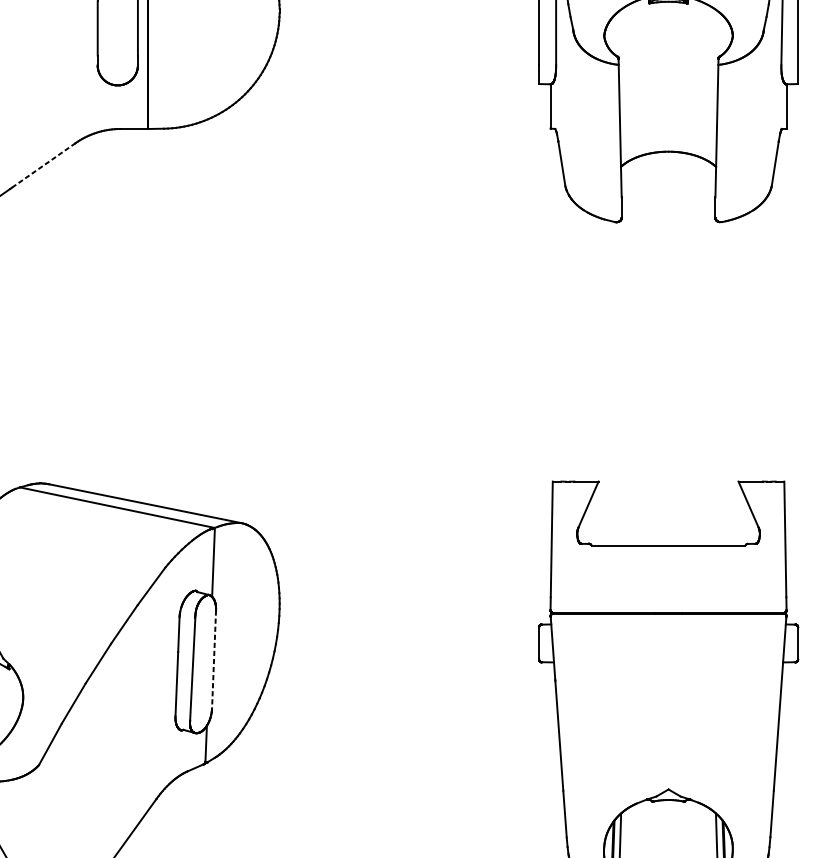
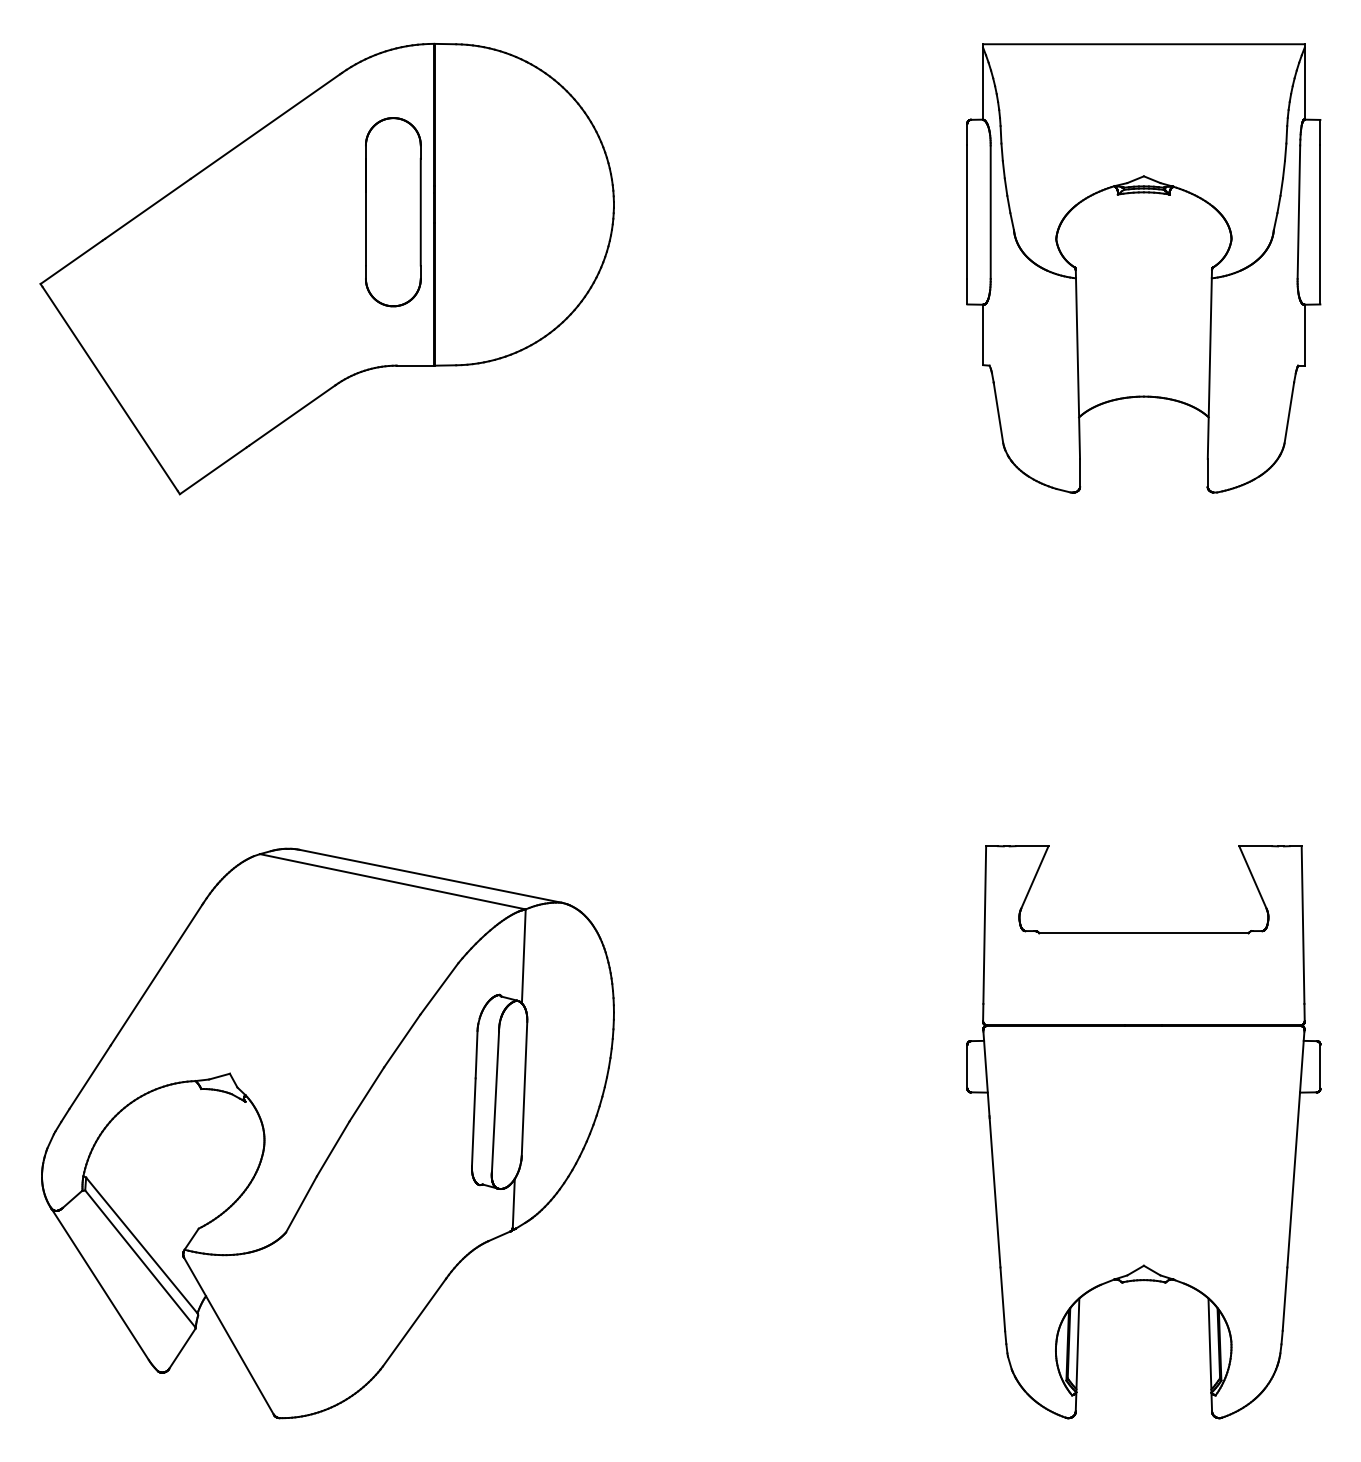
line: (43, 165) -> (292, 415), dashed -> solid
line: (214, 660) -> (524, 1089), dashed -> solid

